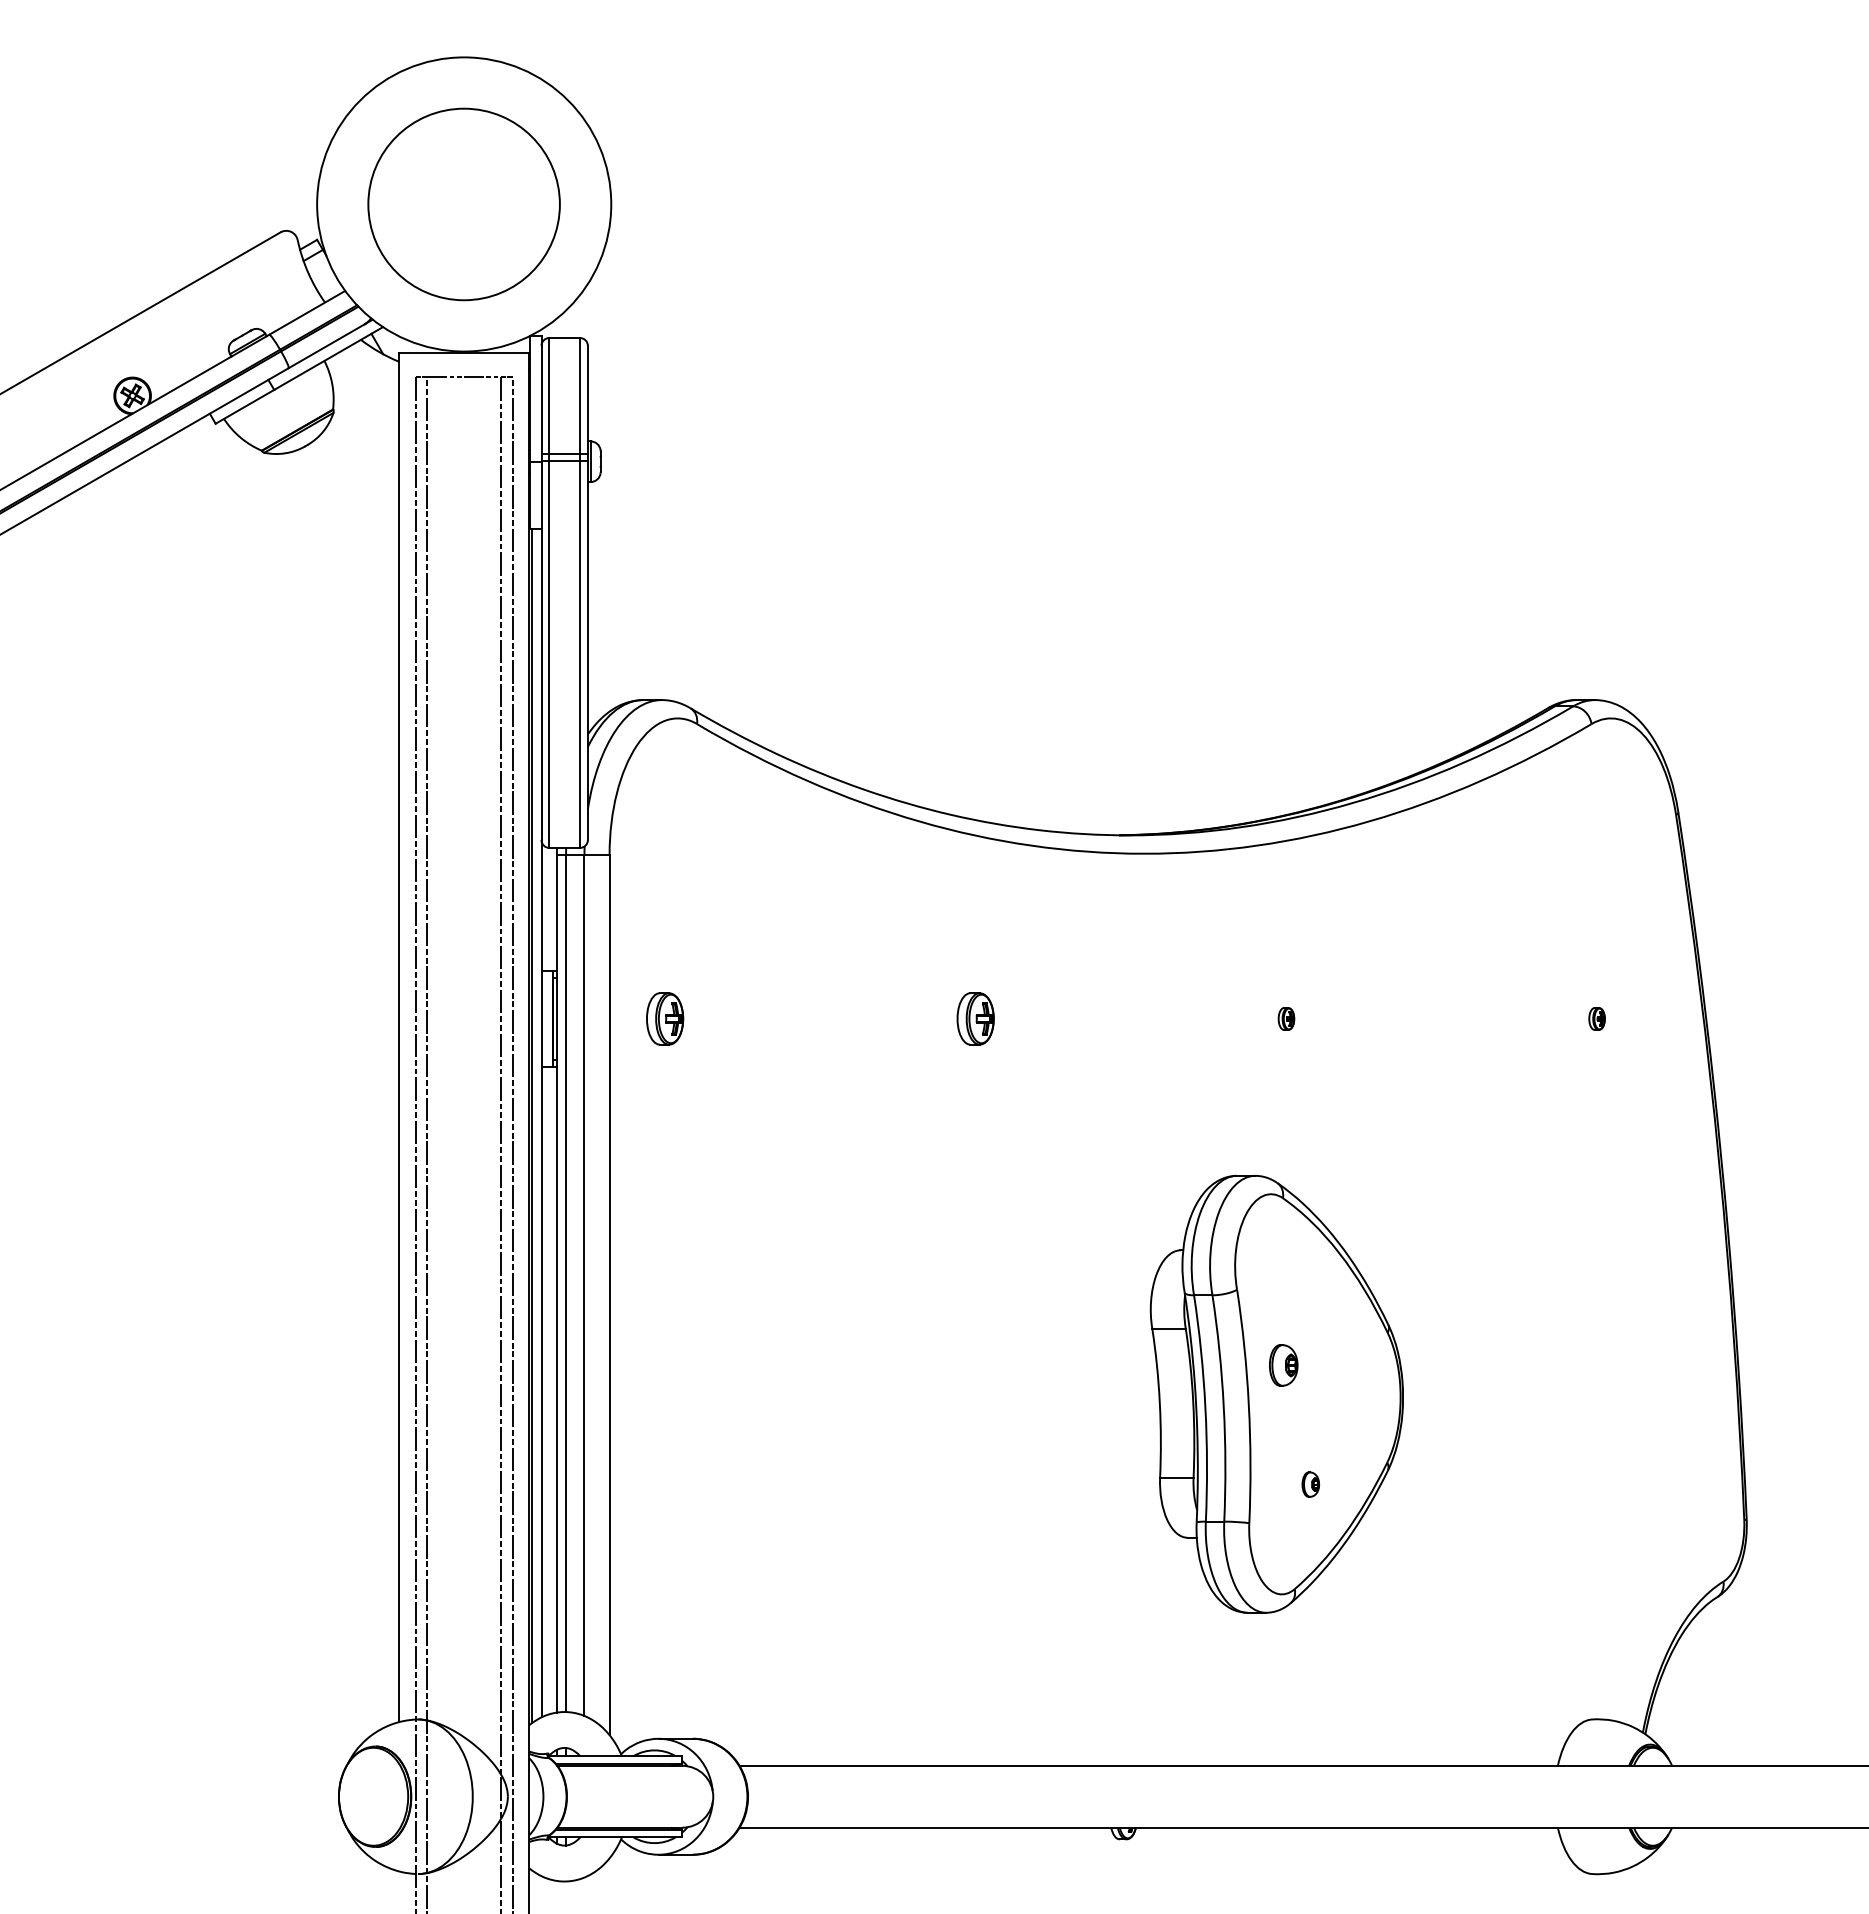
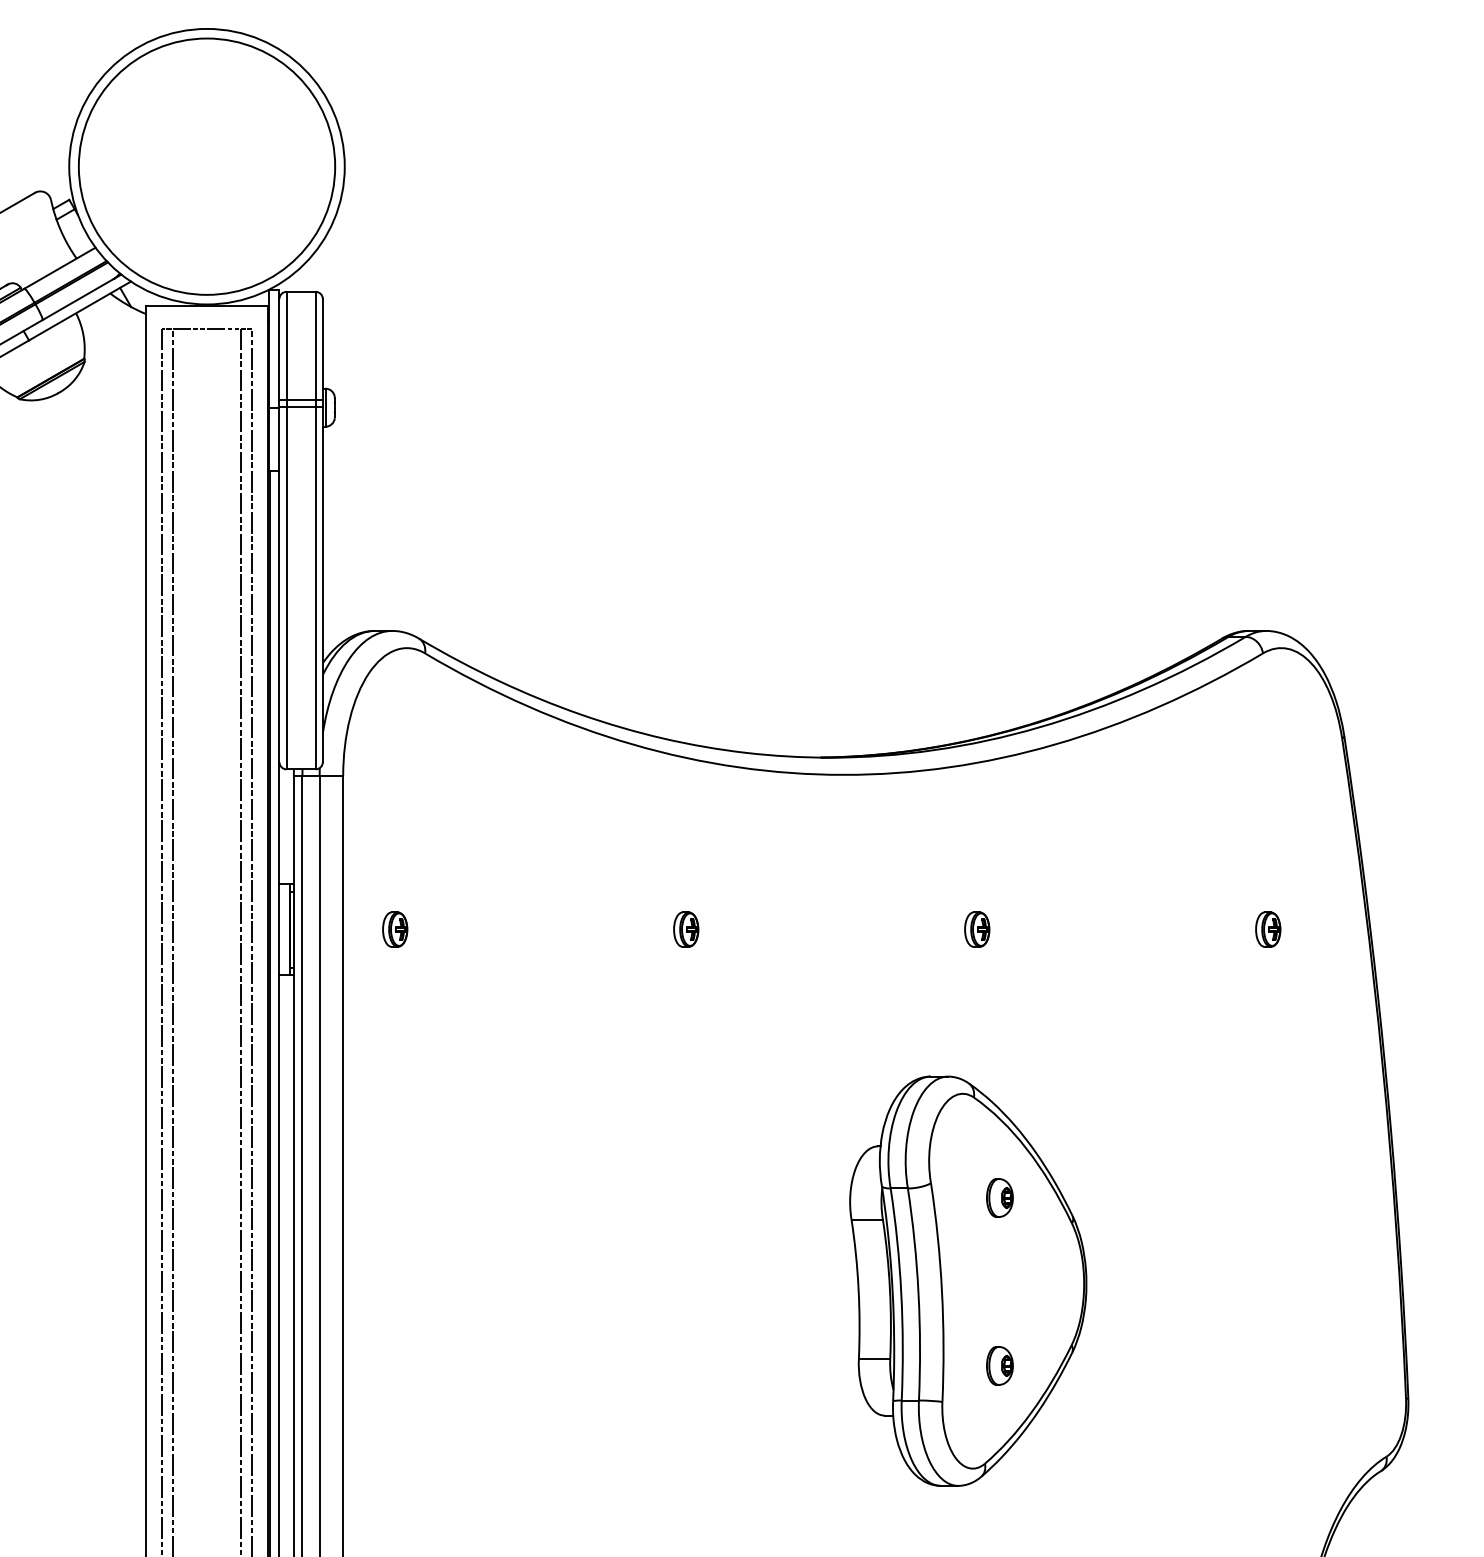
circle: (463, 204) -> (206, 166), size x1.43
part: (664, 1018) -> (394, 929), size x0.71
part: (975, 1018) -> (685, 929), size x0.71
part: (1286, 1018) -> (977, 929), size x1.67
part: (1596, 1018) -> (1267, 929), size x1.67
part: (1283, 1365) -> (999, 1198), moved
part: (1310, 1484) -> (999, 1365), size x1.67

